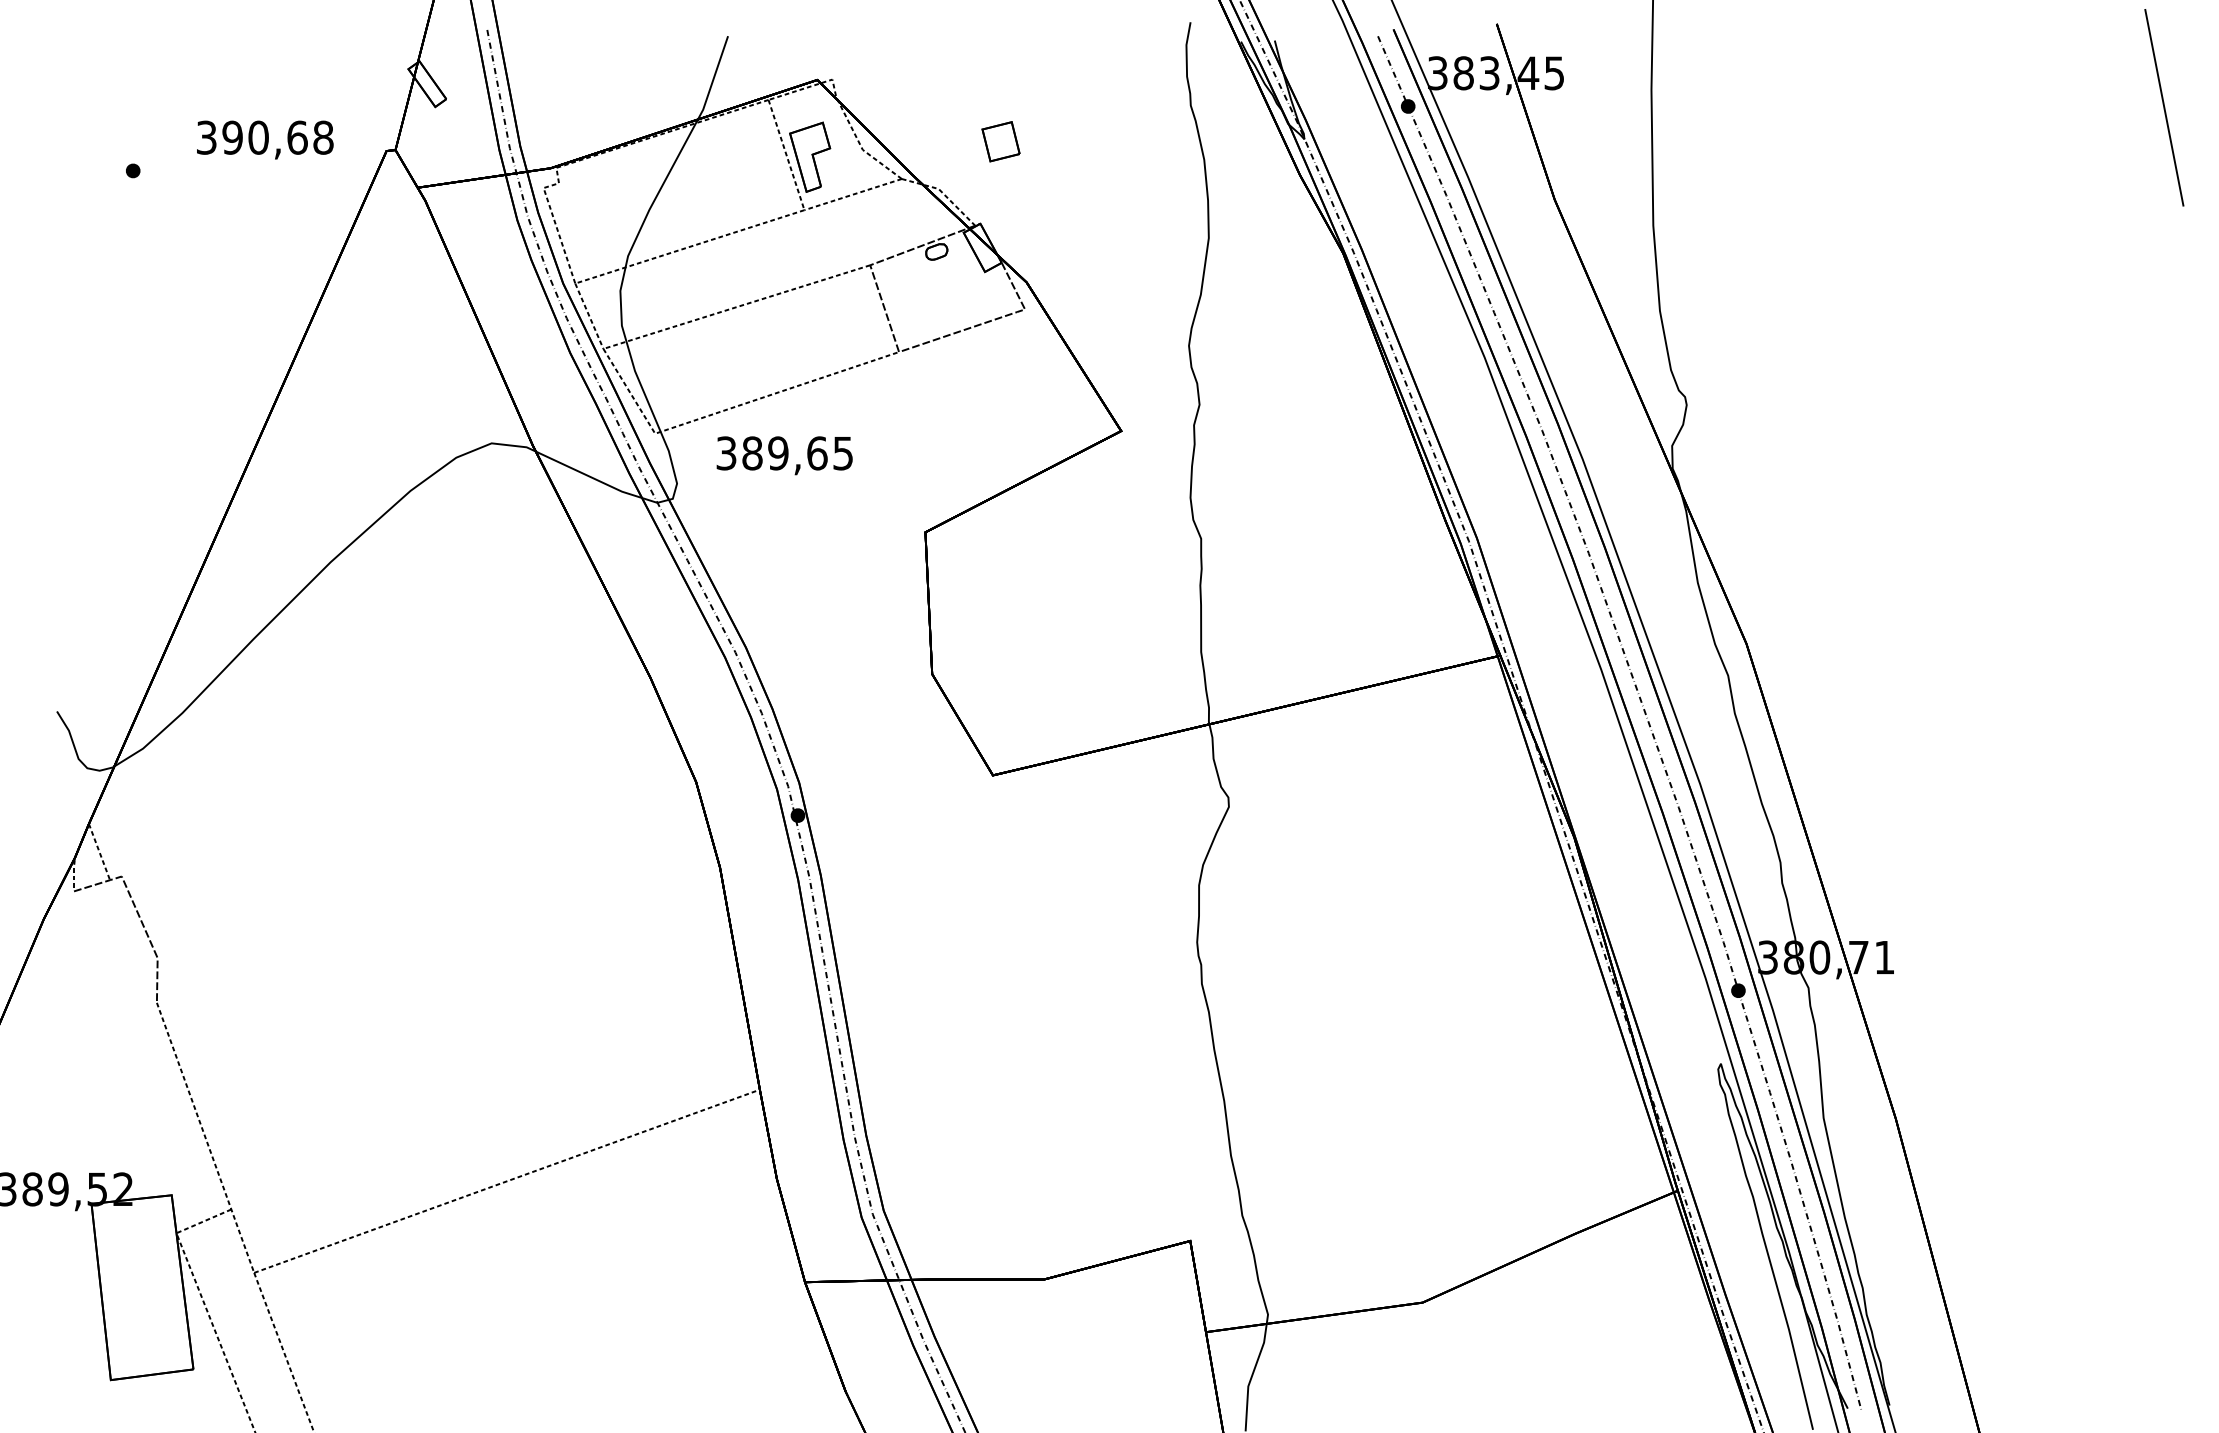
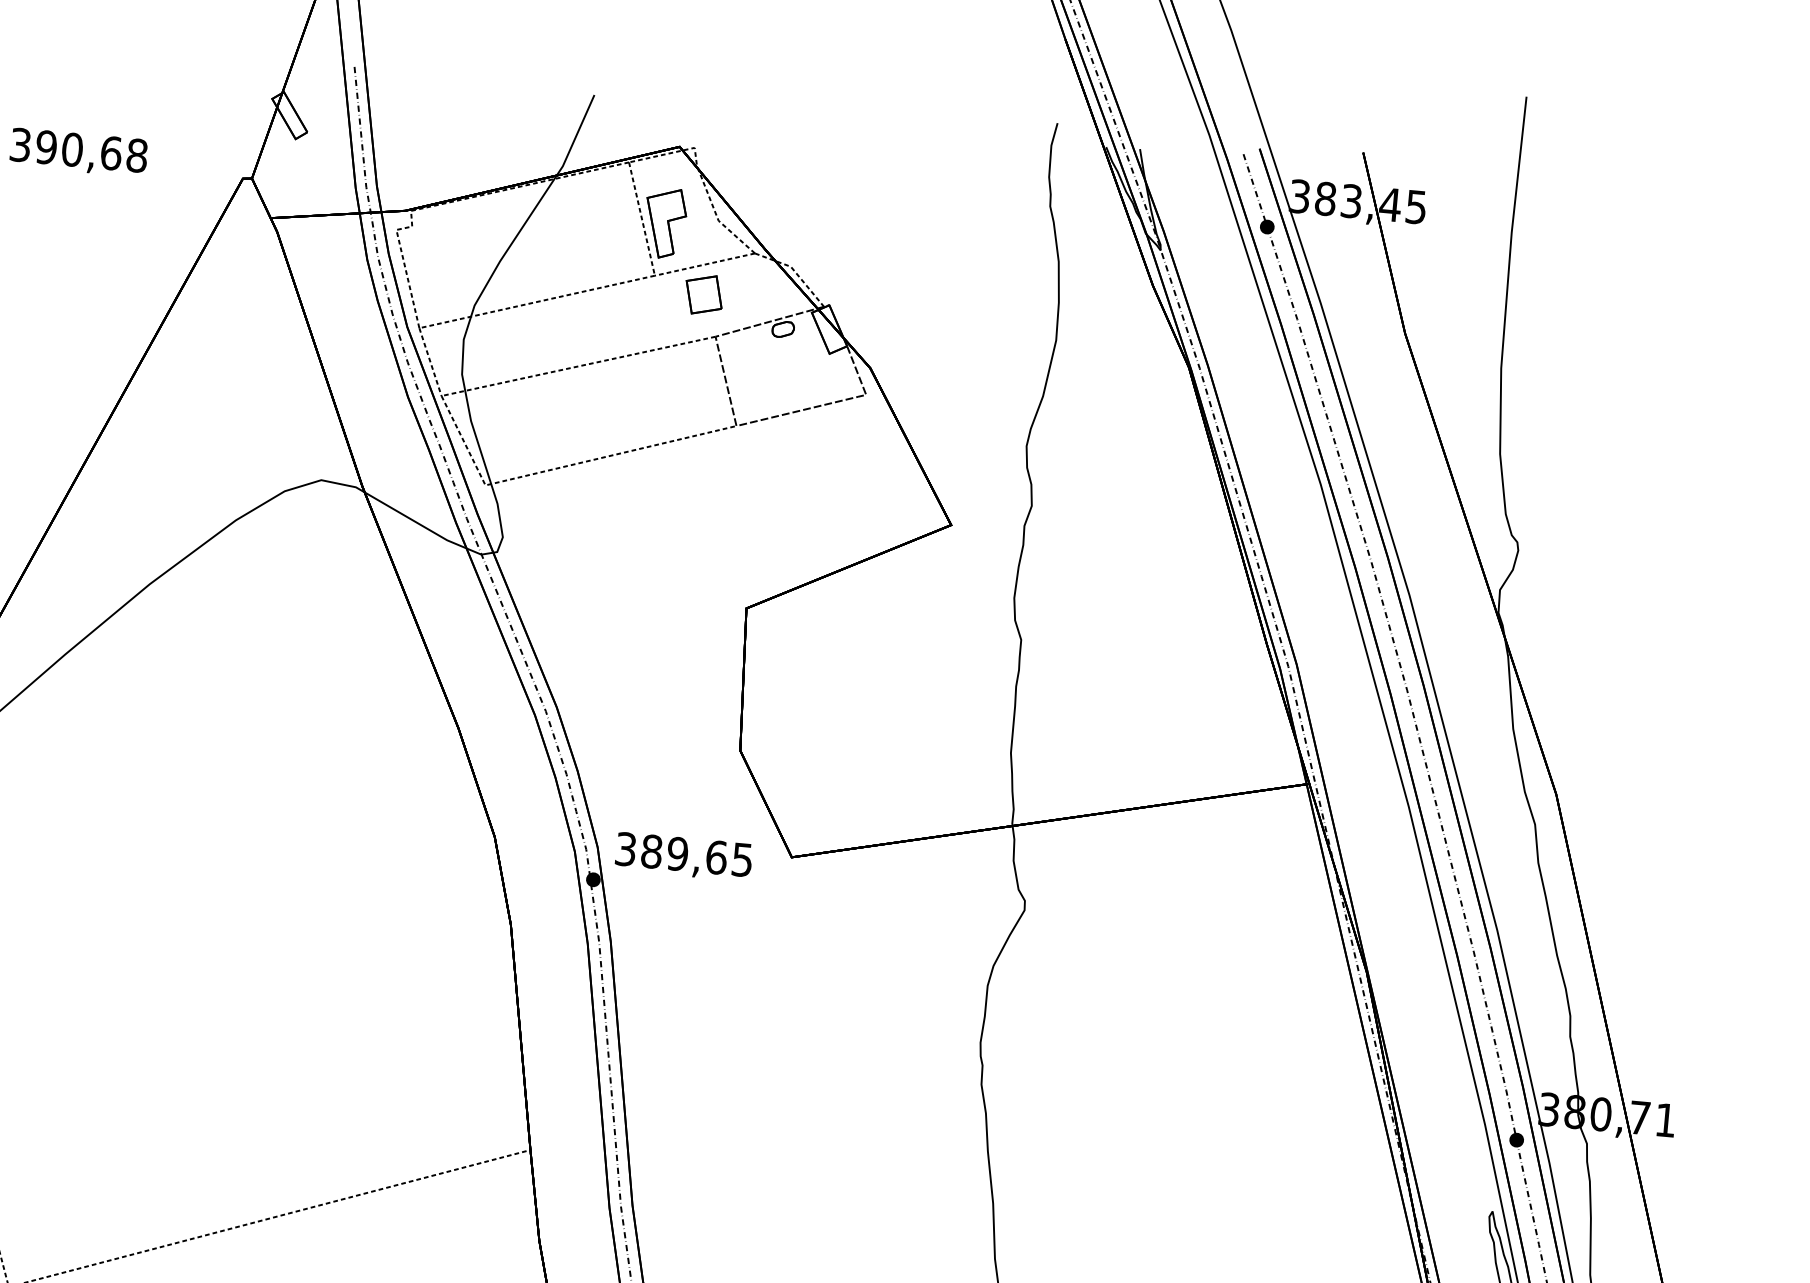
text: (265, 139) -> (79, 152), moved
part: (1000, 141) -> (703, 294), moved
text: (784, 455) -> (683, 856), moved

